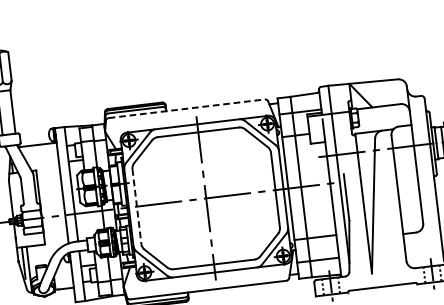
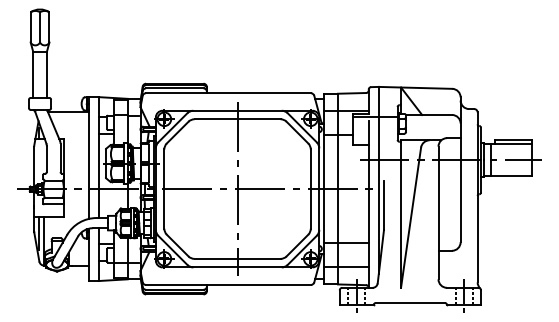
line: (186, 108) -> (228, 93), dashed -> solid
line: (137, 207) -> (164, 189), dashed -> solid

